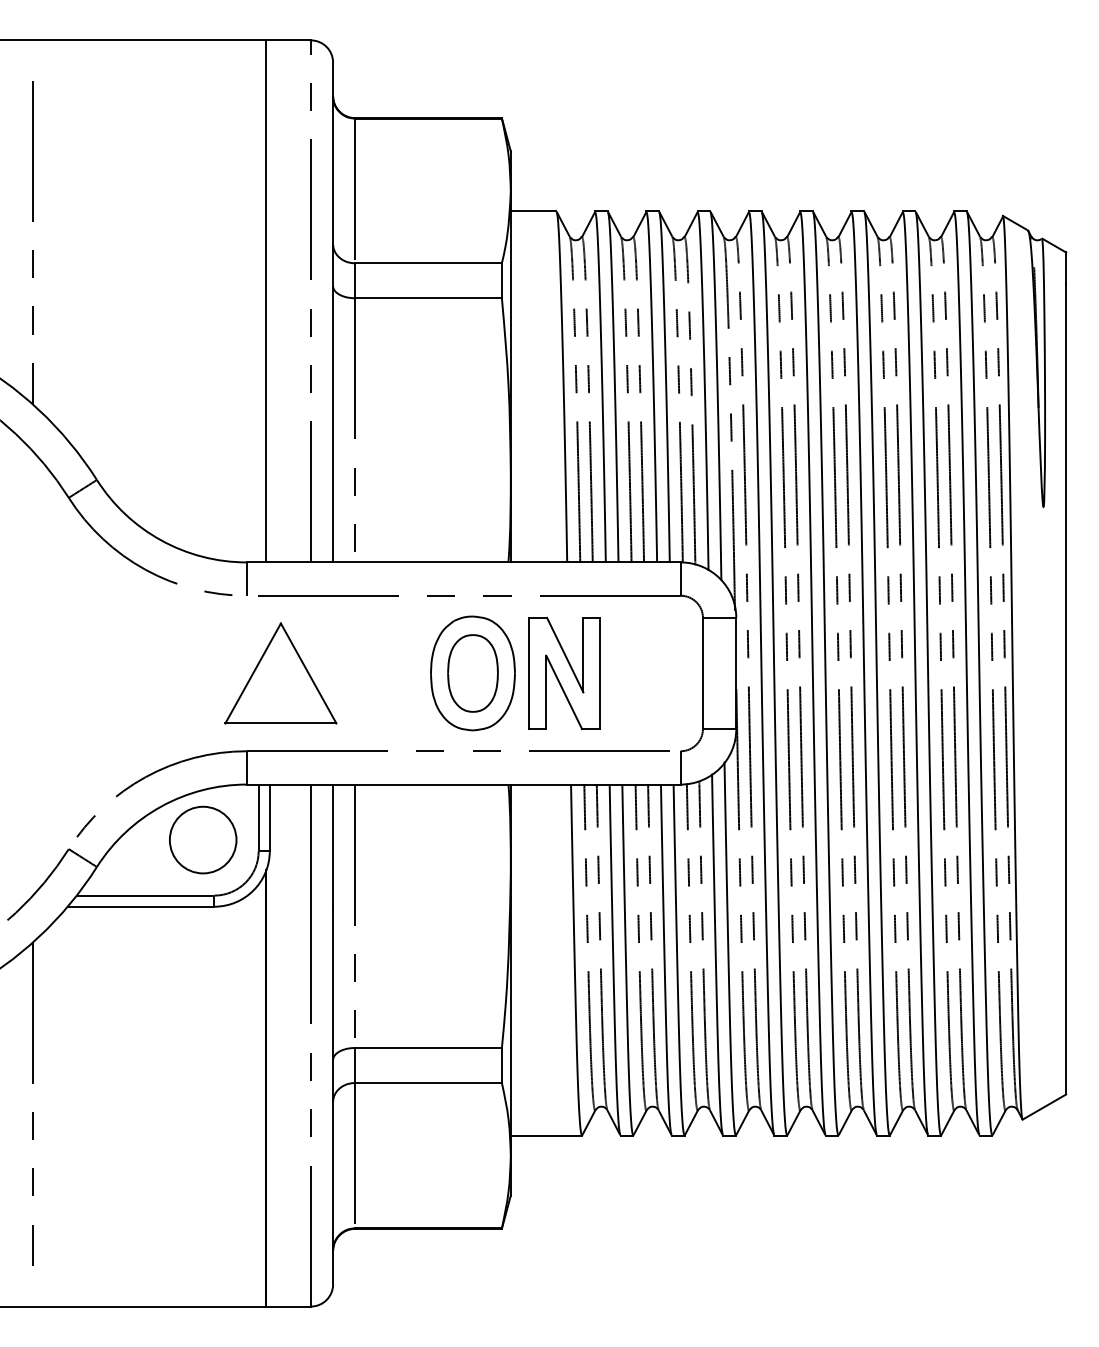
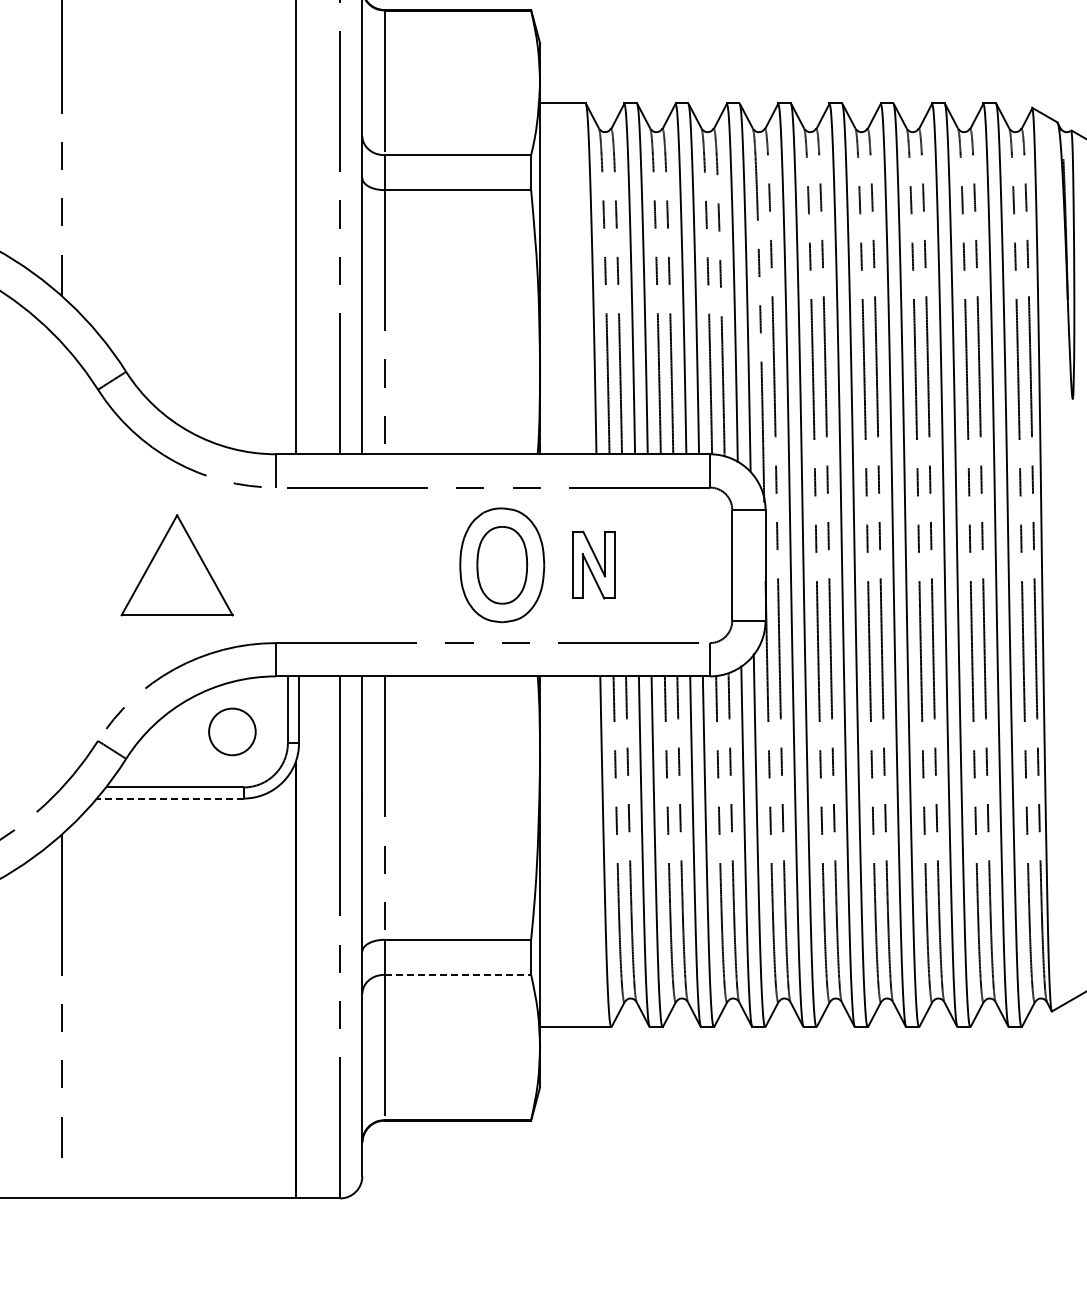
part: (564, 672) -> (593, 564), size x0.6
part: (280, 673) -> (176, 565), moved
circle: (202, 839) -> (231, 731), size x0.7
line: (140, 906) -> (169, 798), solid -> dashed
line: (429, 1082) -> (458, 974), solid -> dashed

